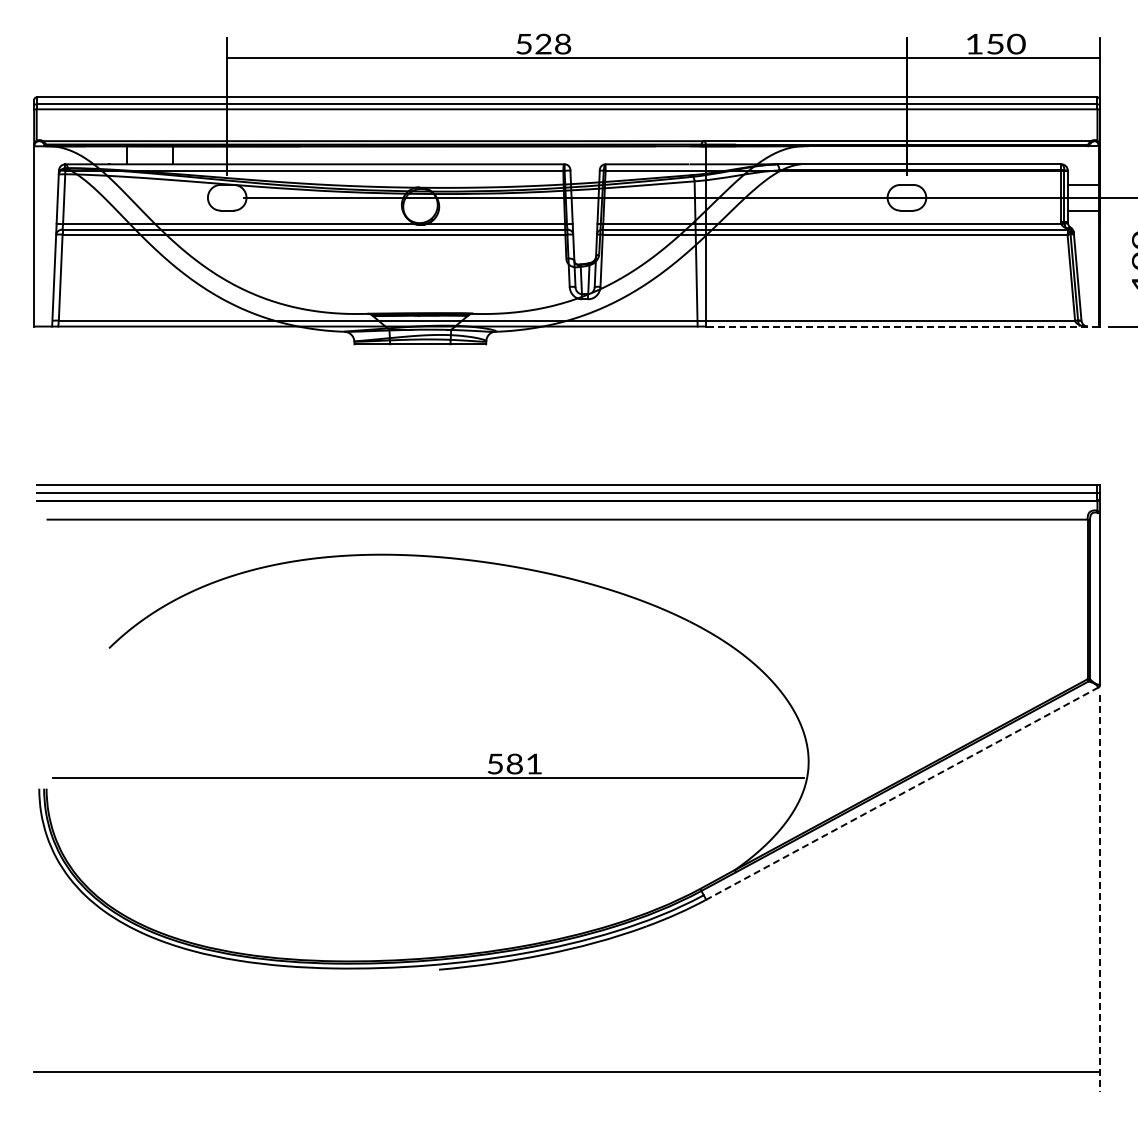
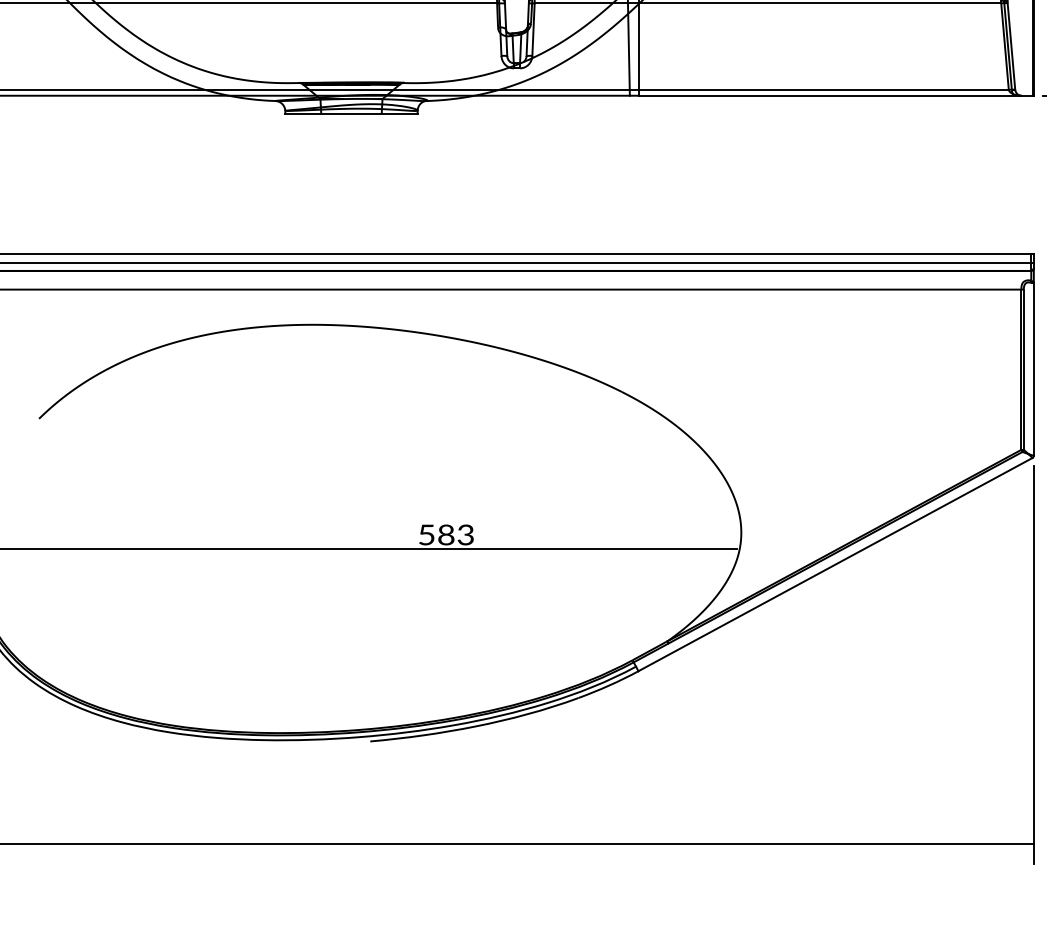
line: (901, 326) -> (834, 95), dashed -> solid
text: (534, 763) -> (466, 534), 581 -> 583
line: (902, 793) -> (835, 564), dashed -> solid
line: (1100, 894) -> (1034, 665), dashed -> solid

